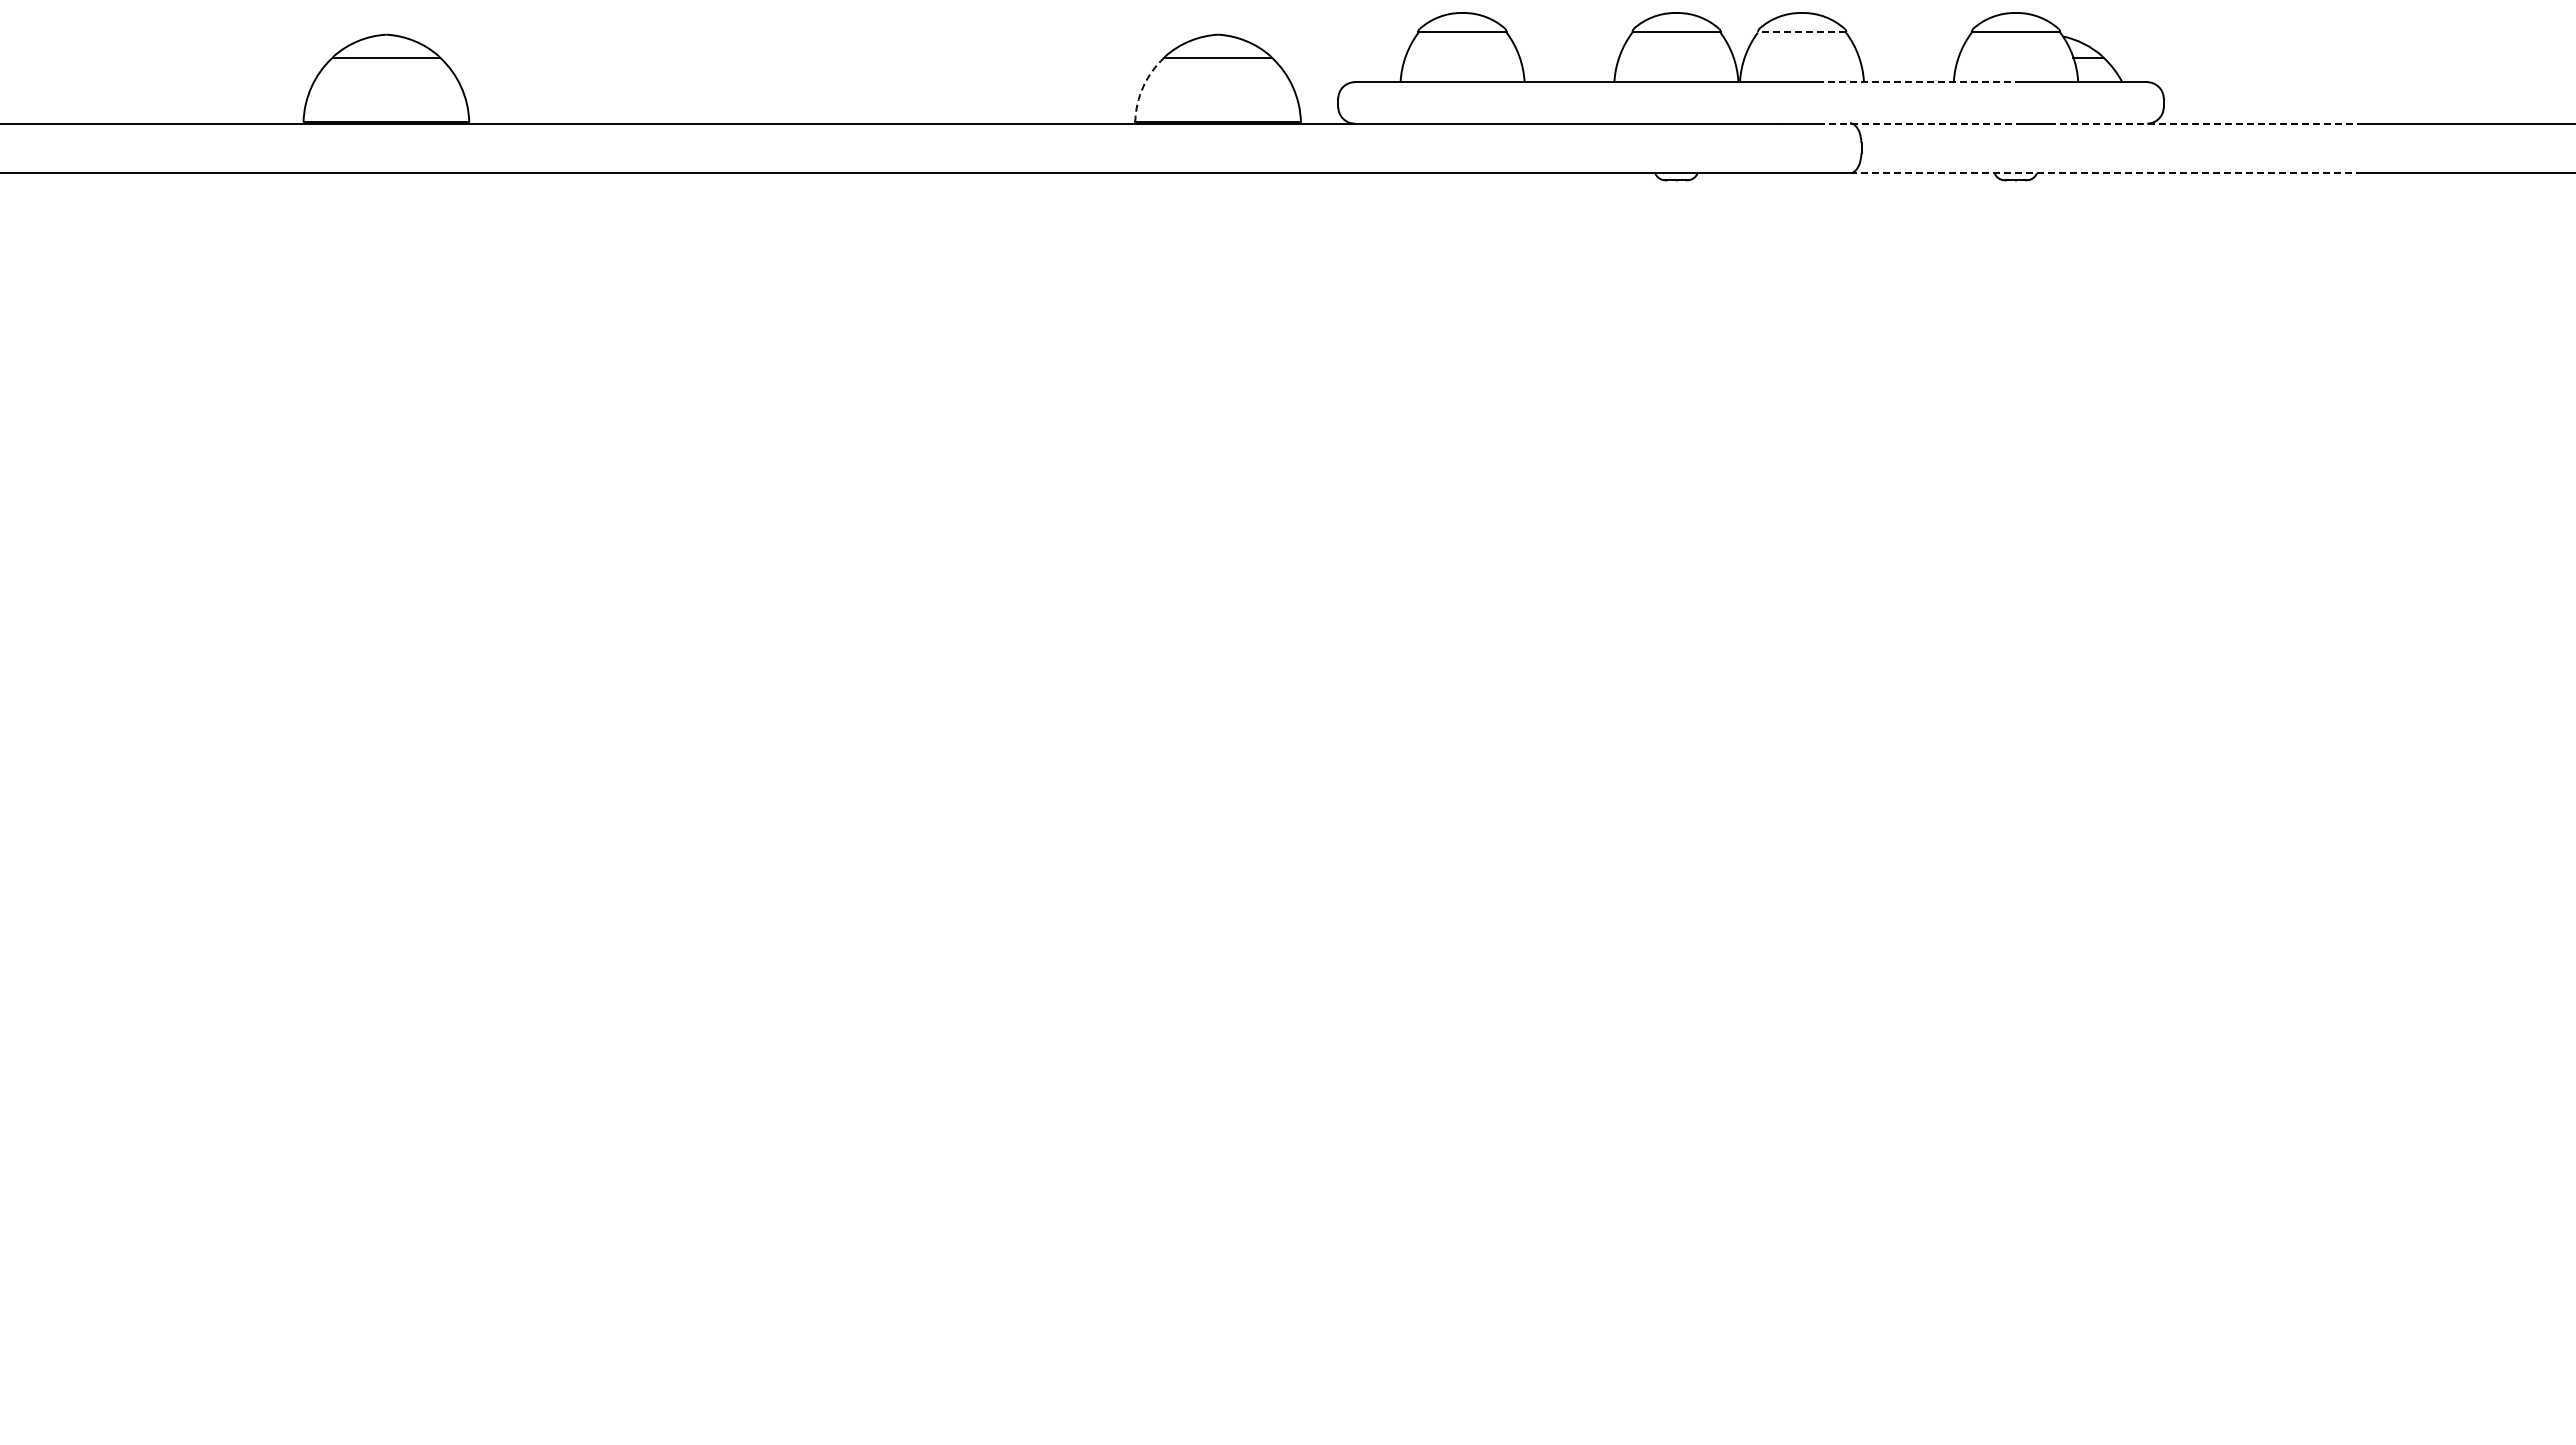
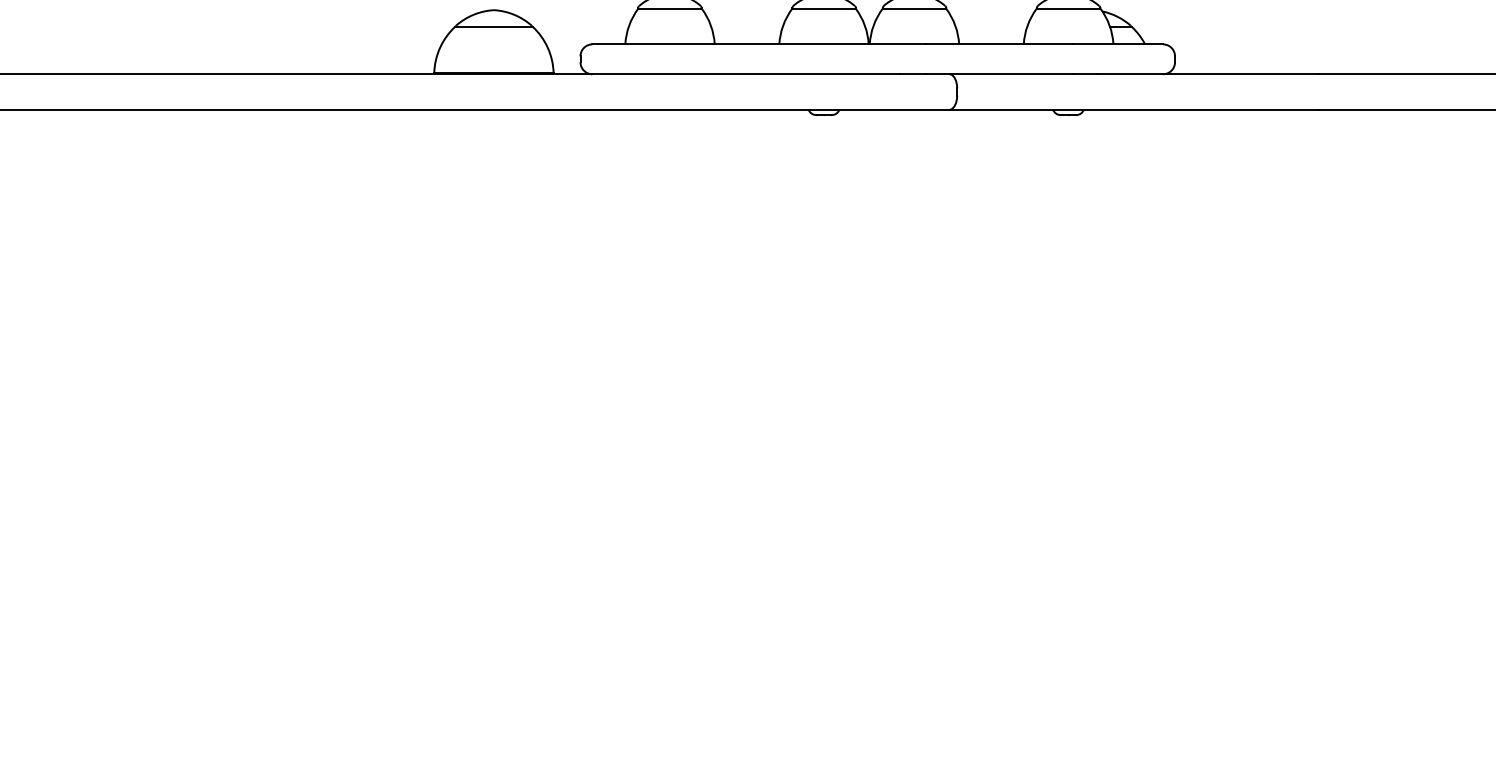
line: (1801, 32) -> (914, 8), dashed -> solid
line: (1919, 82) -> (999, 44), dashed -> solid
arc: (1143, 86) -> (440, 47), dashed -> solid
line: (1919, 123) -> (999, 74), dashed -> solid
line: (2209, 123) -> (1207, 74), dashed -> solid
line: (2107, 173) -> (1134, 110), dashed -> solid

